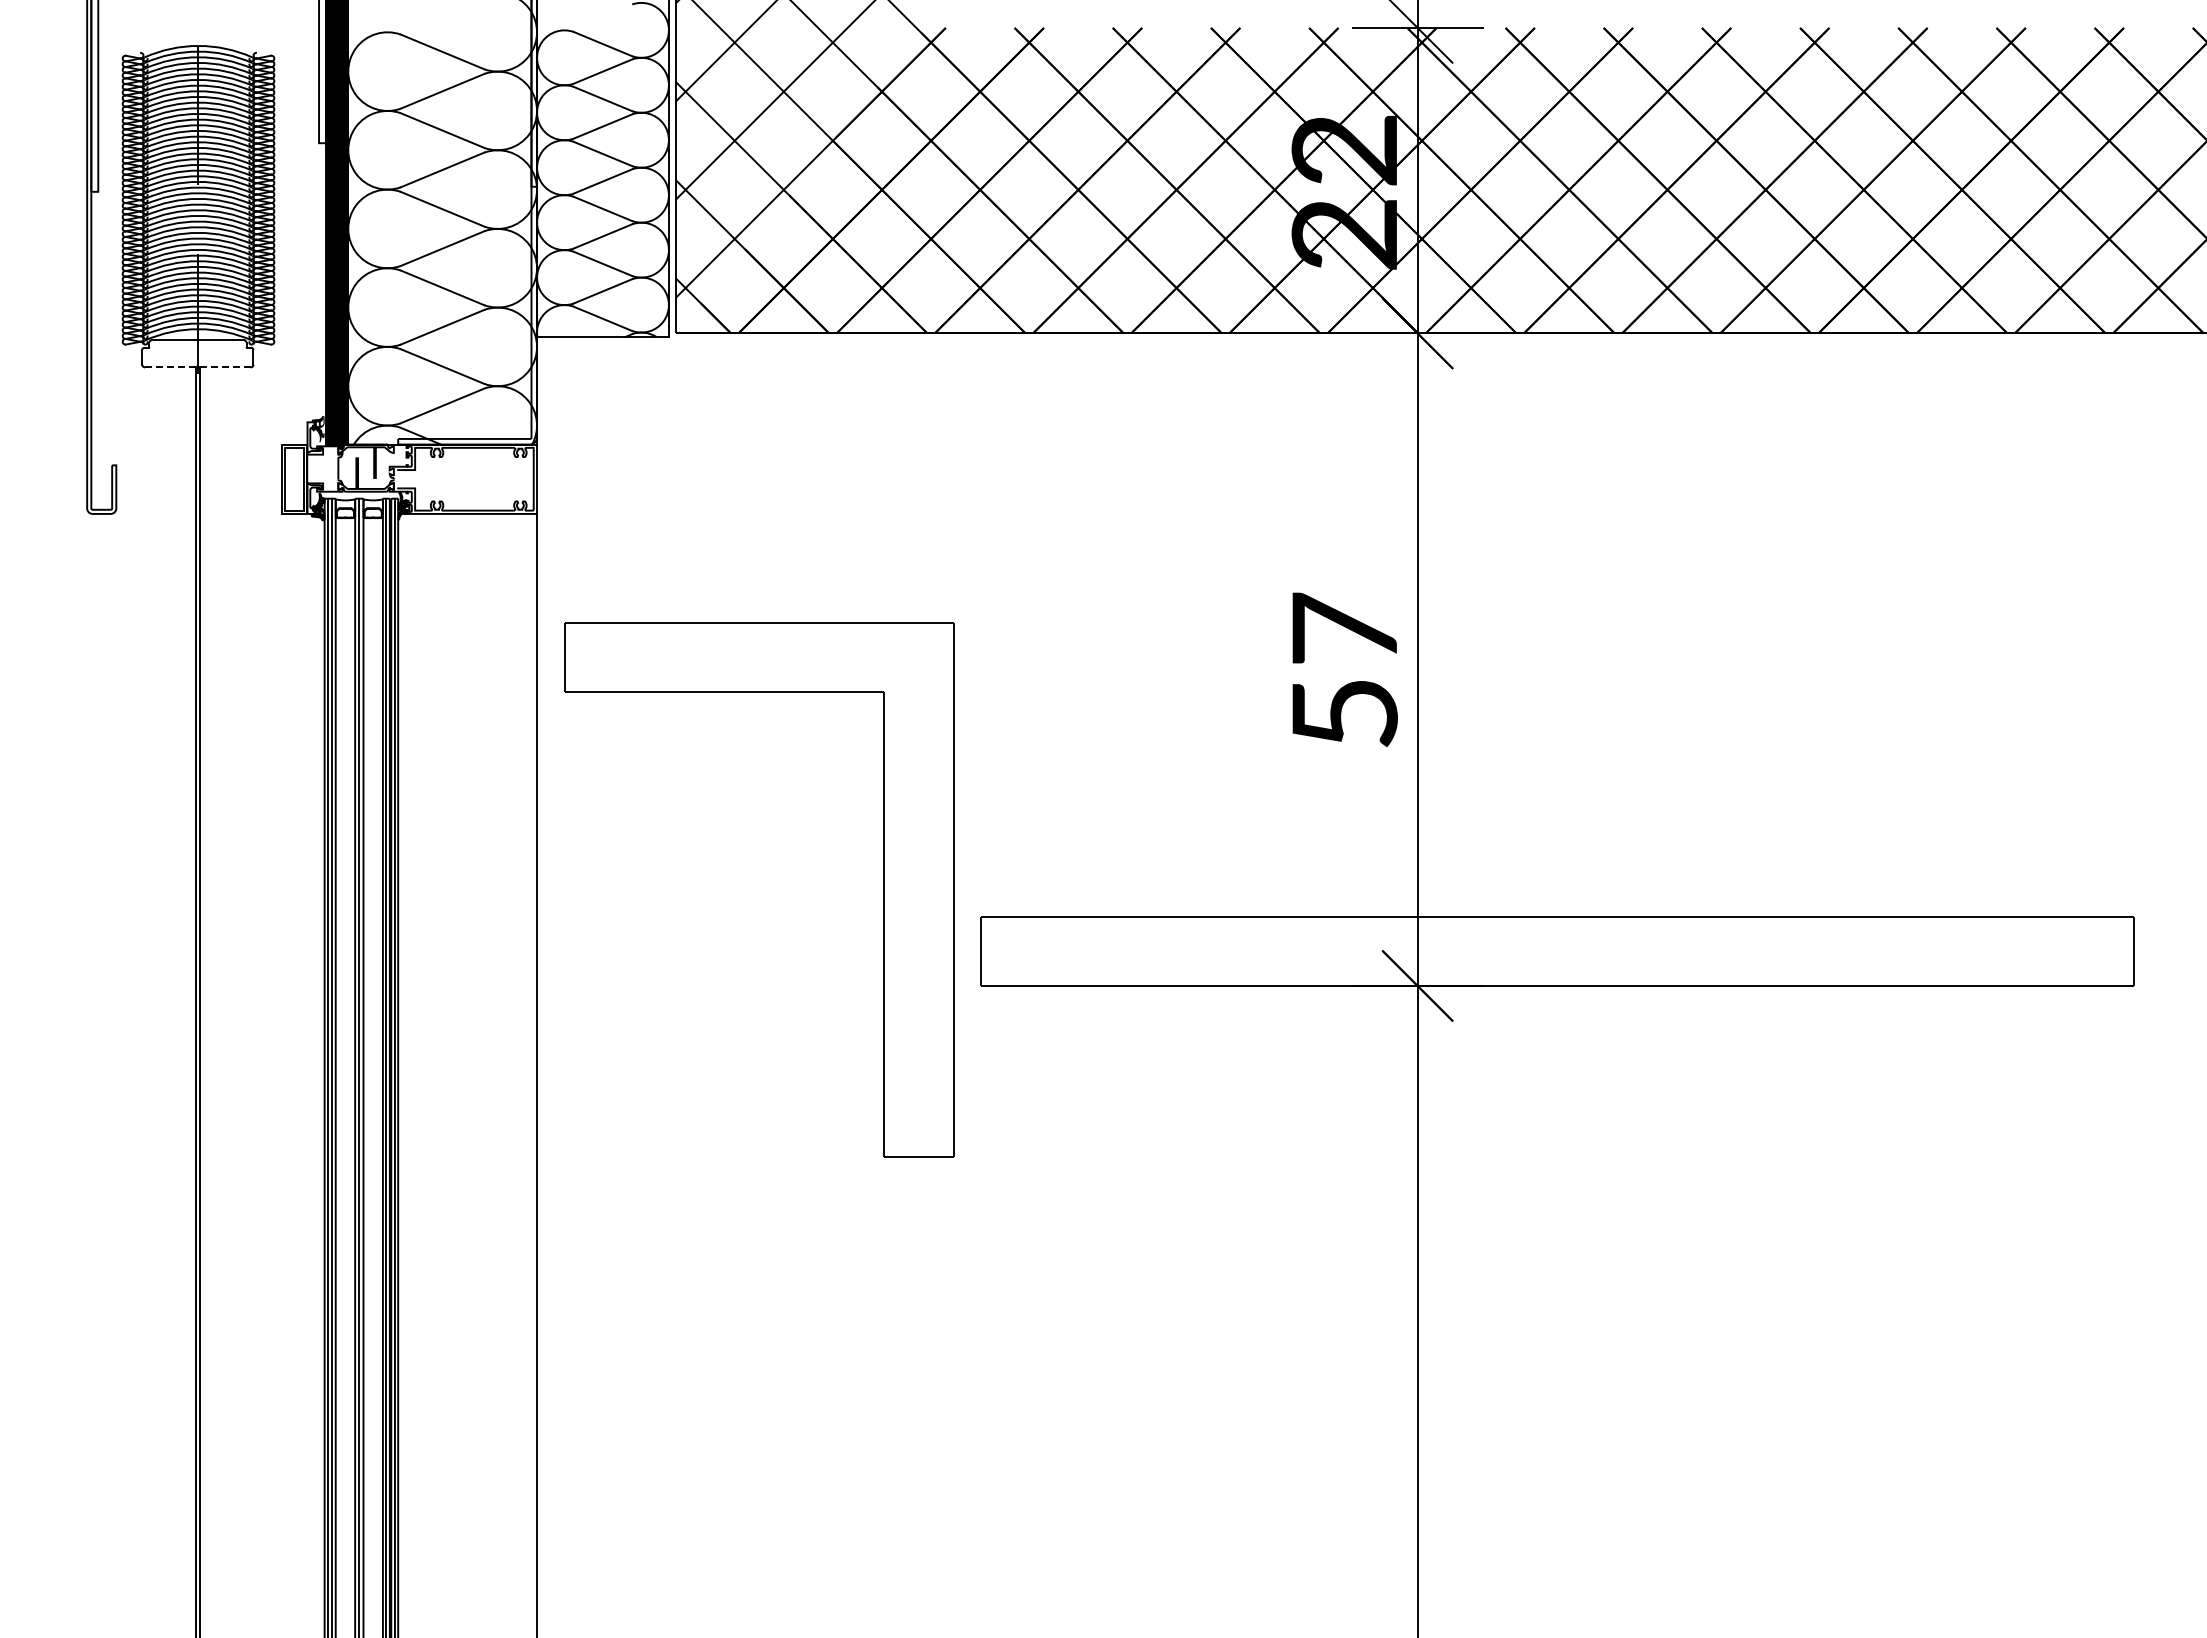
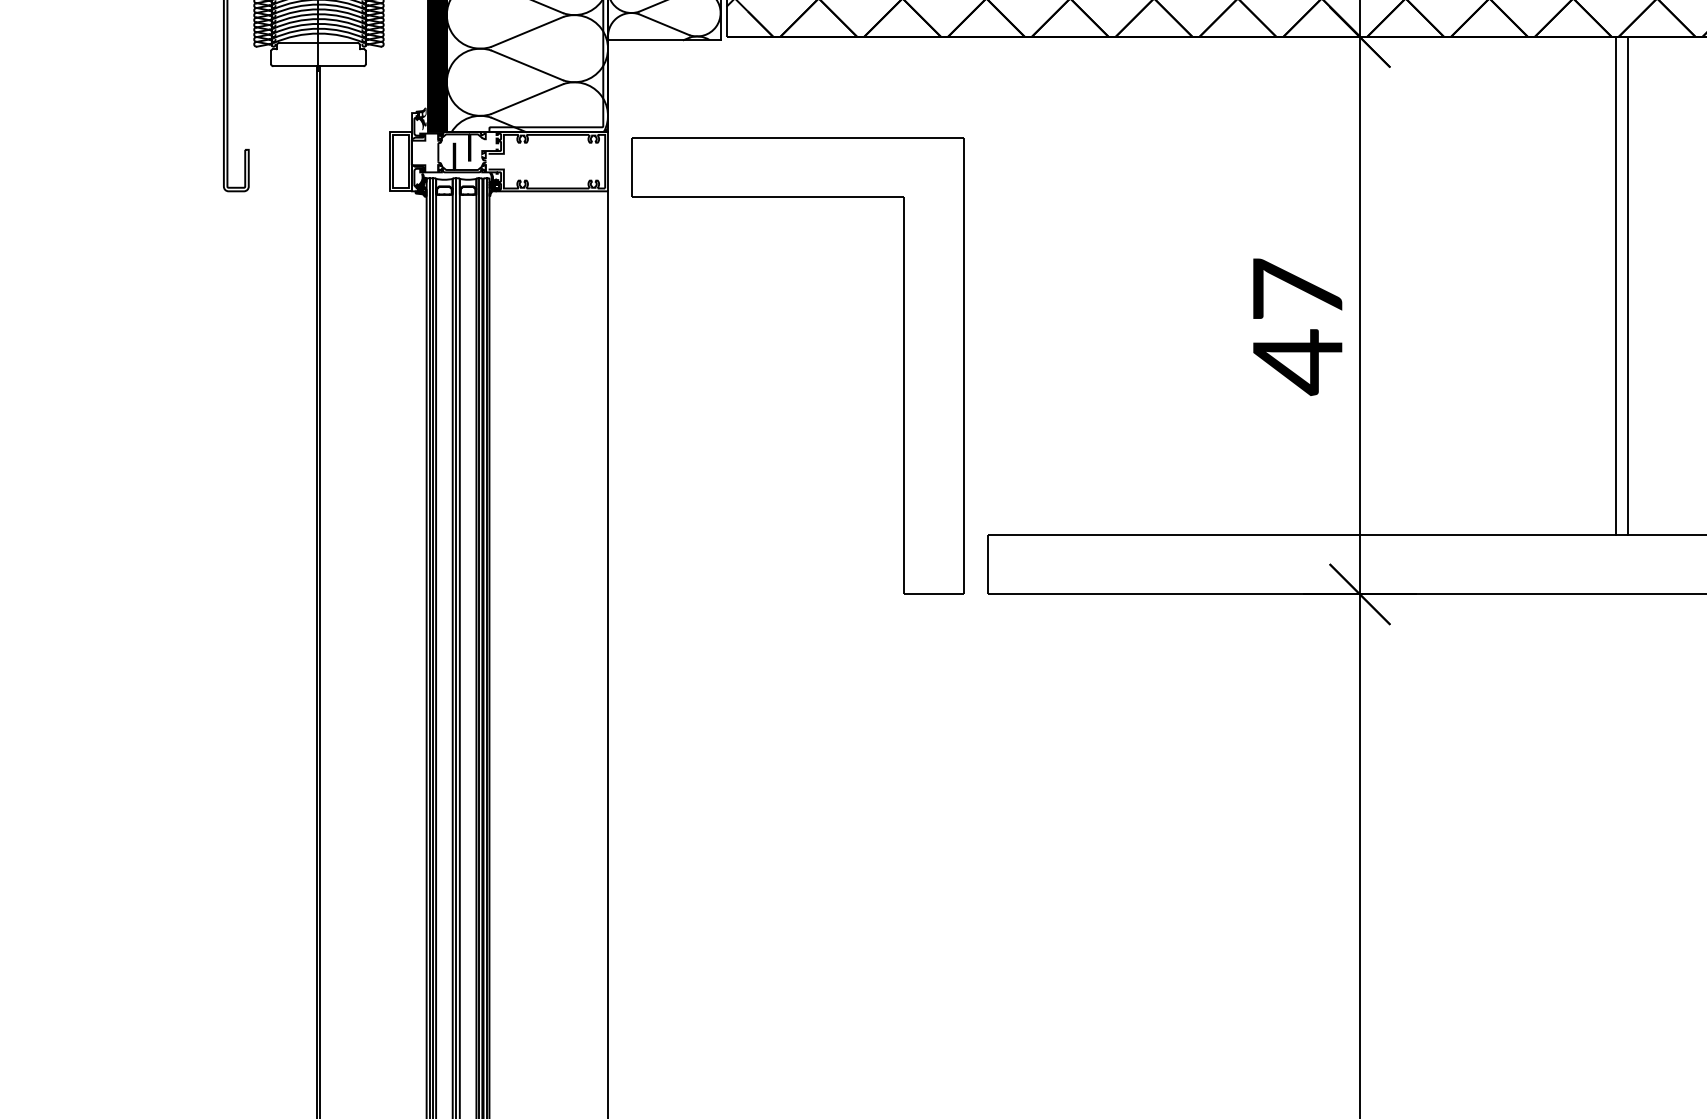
line: (197, 367) -> (318, 66), dashed -> solid
line: (1717, 624) -> (1616, 285), added
line: (1731, 624) -> (1627, 285), added
text: (1344, 714) -> (1297, 362), 57 -> 47
part: (883, 889) -> (903, 365), moved

